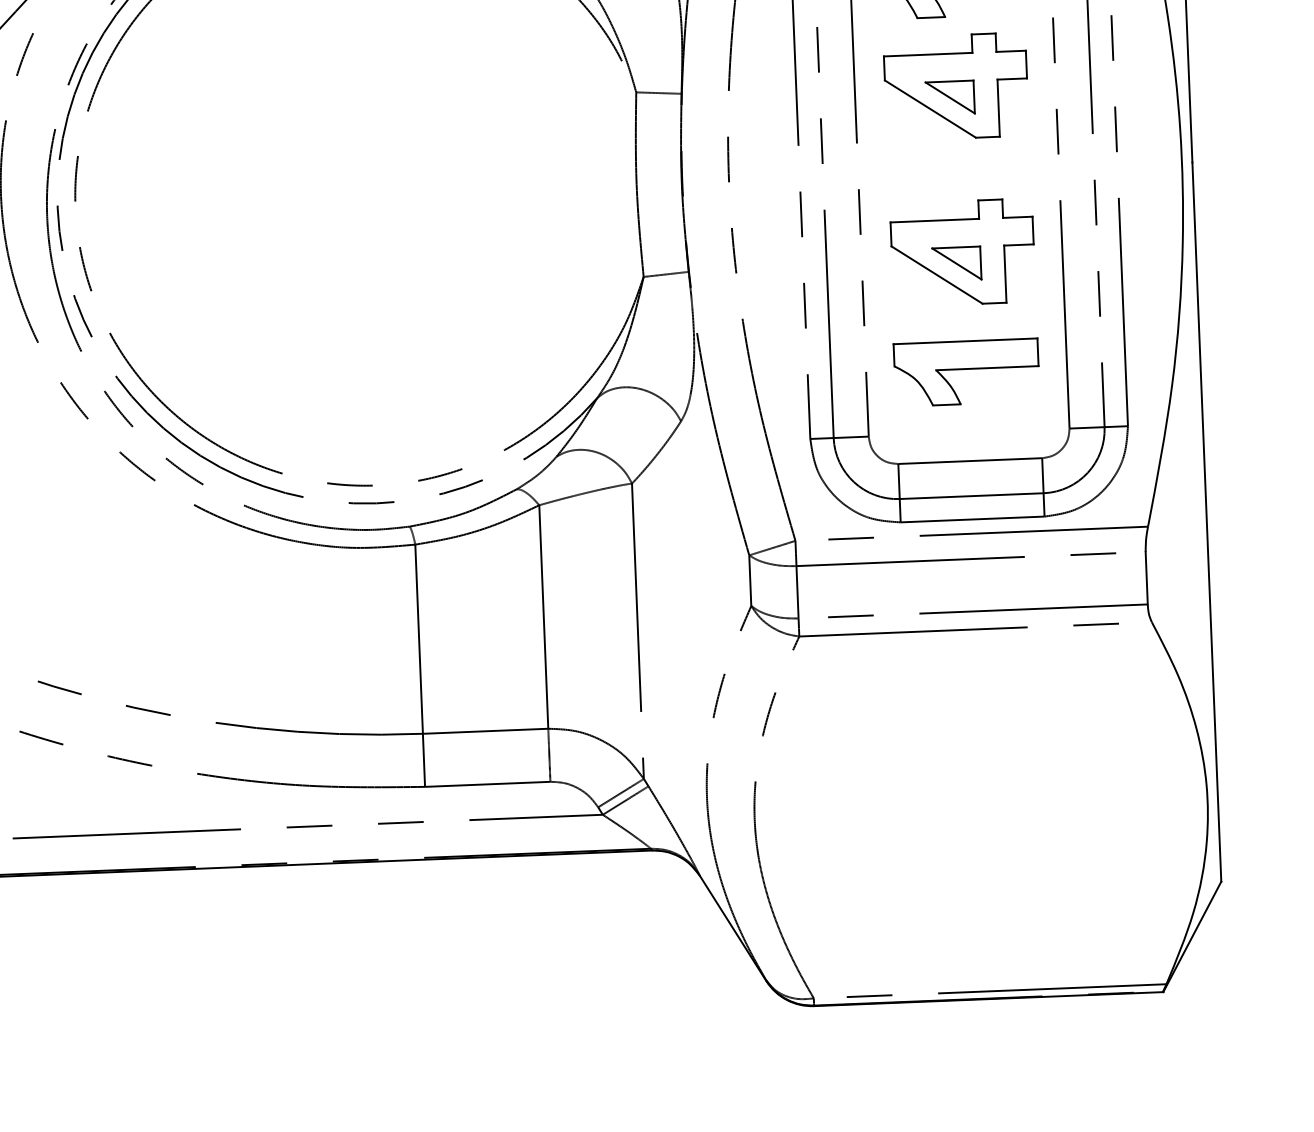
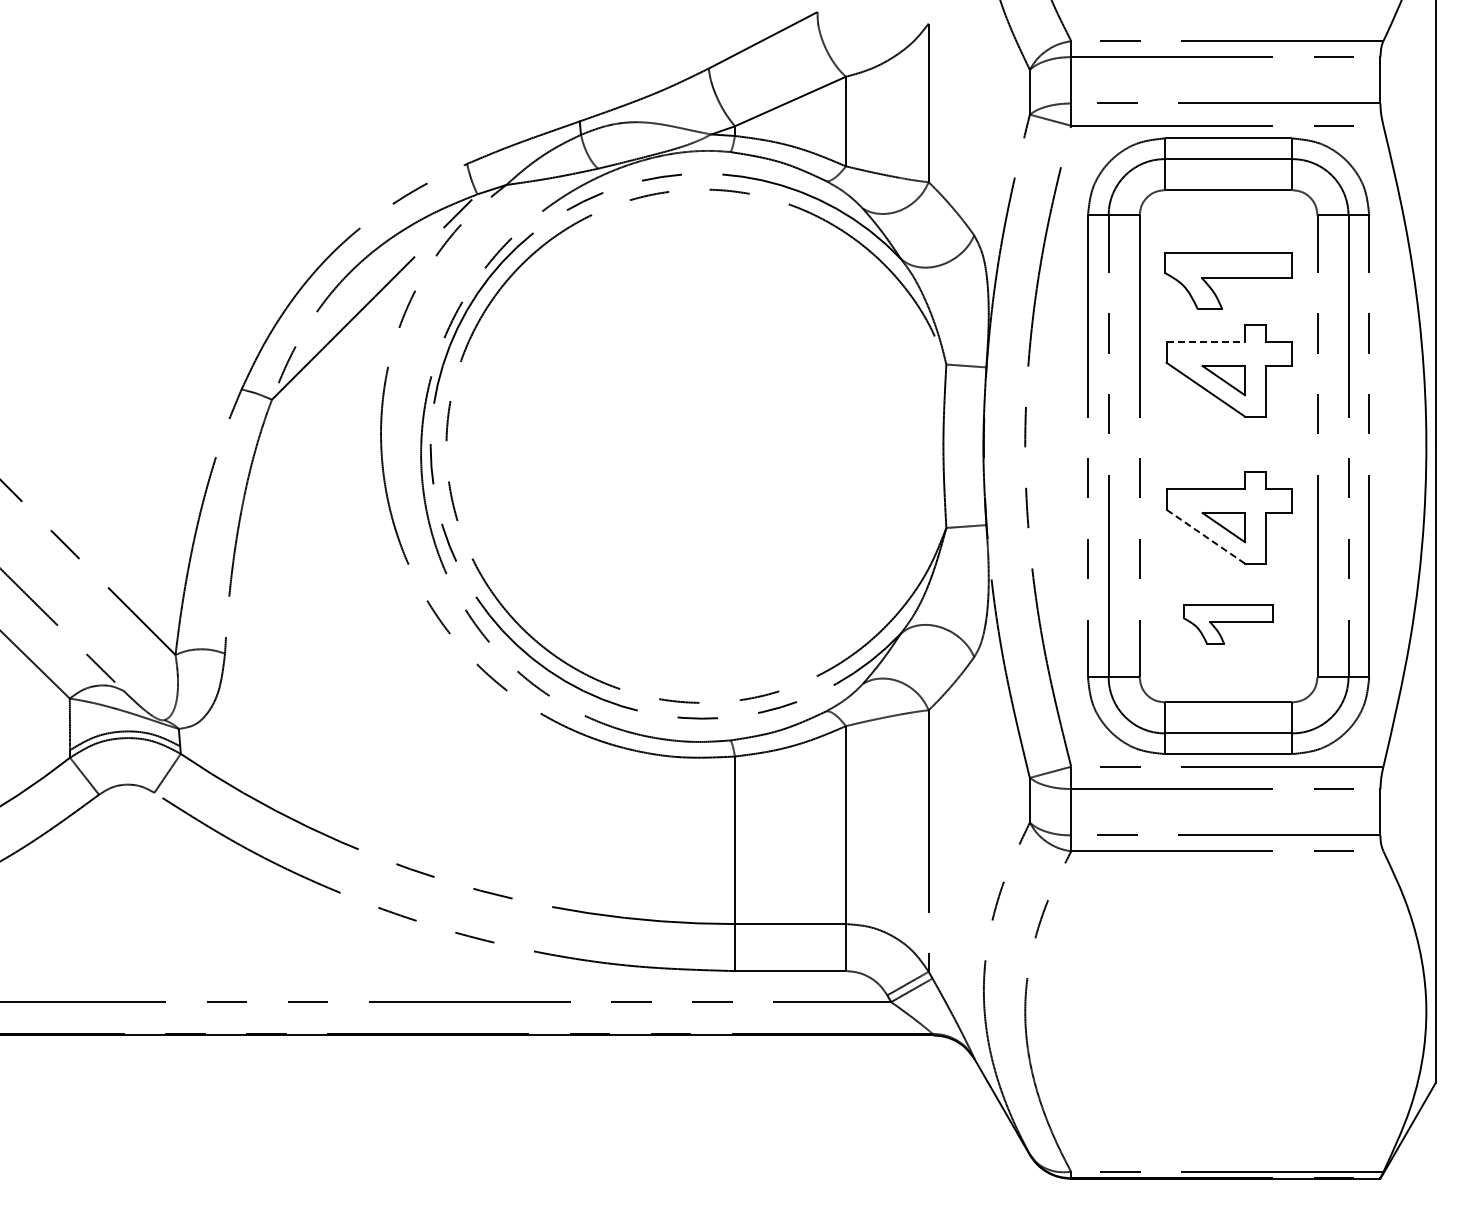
line: (928, 54) -> (1206, 341), solid -> dashed
line: (936, 274) -> (1205, 536), solid -> dashed
part: (966, 372) -> (1228, 623), size x0.7

